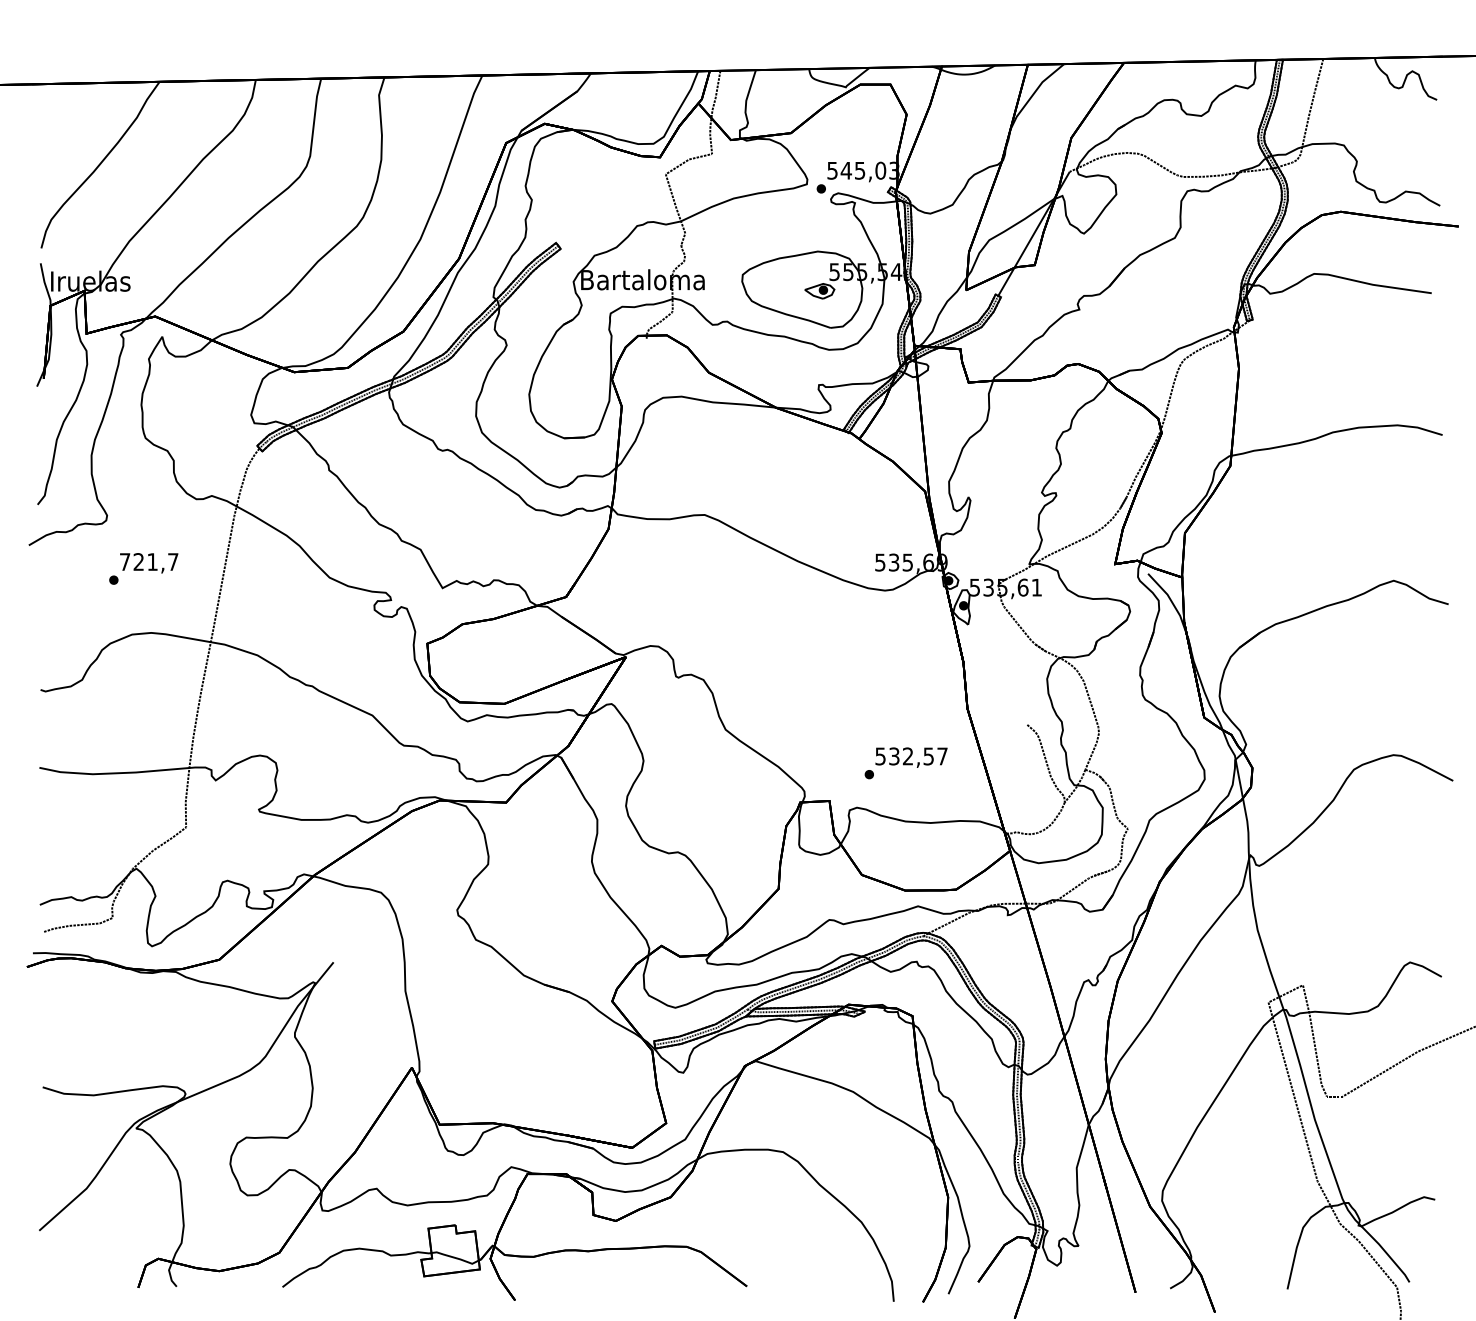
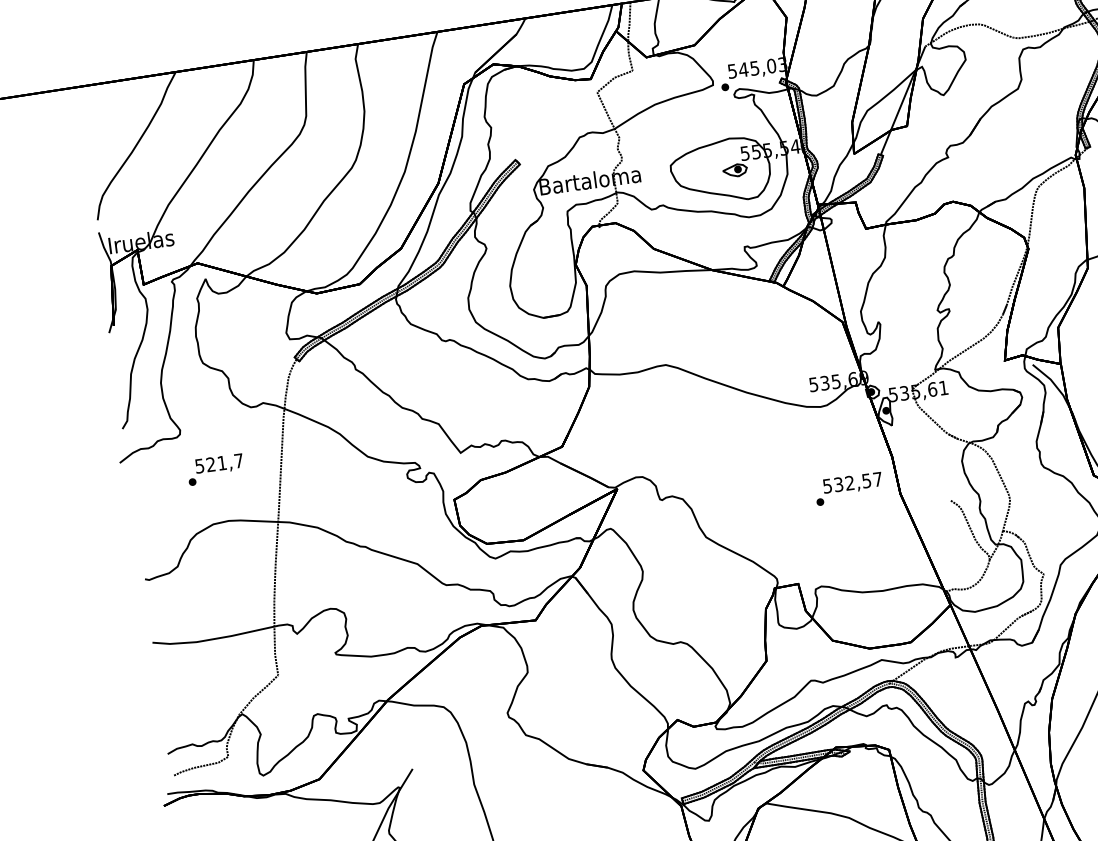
text: (125, 562) -> (200, 466), 721,7 -> 521,7
text: (905, 763) -> (848, 489), moved

